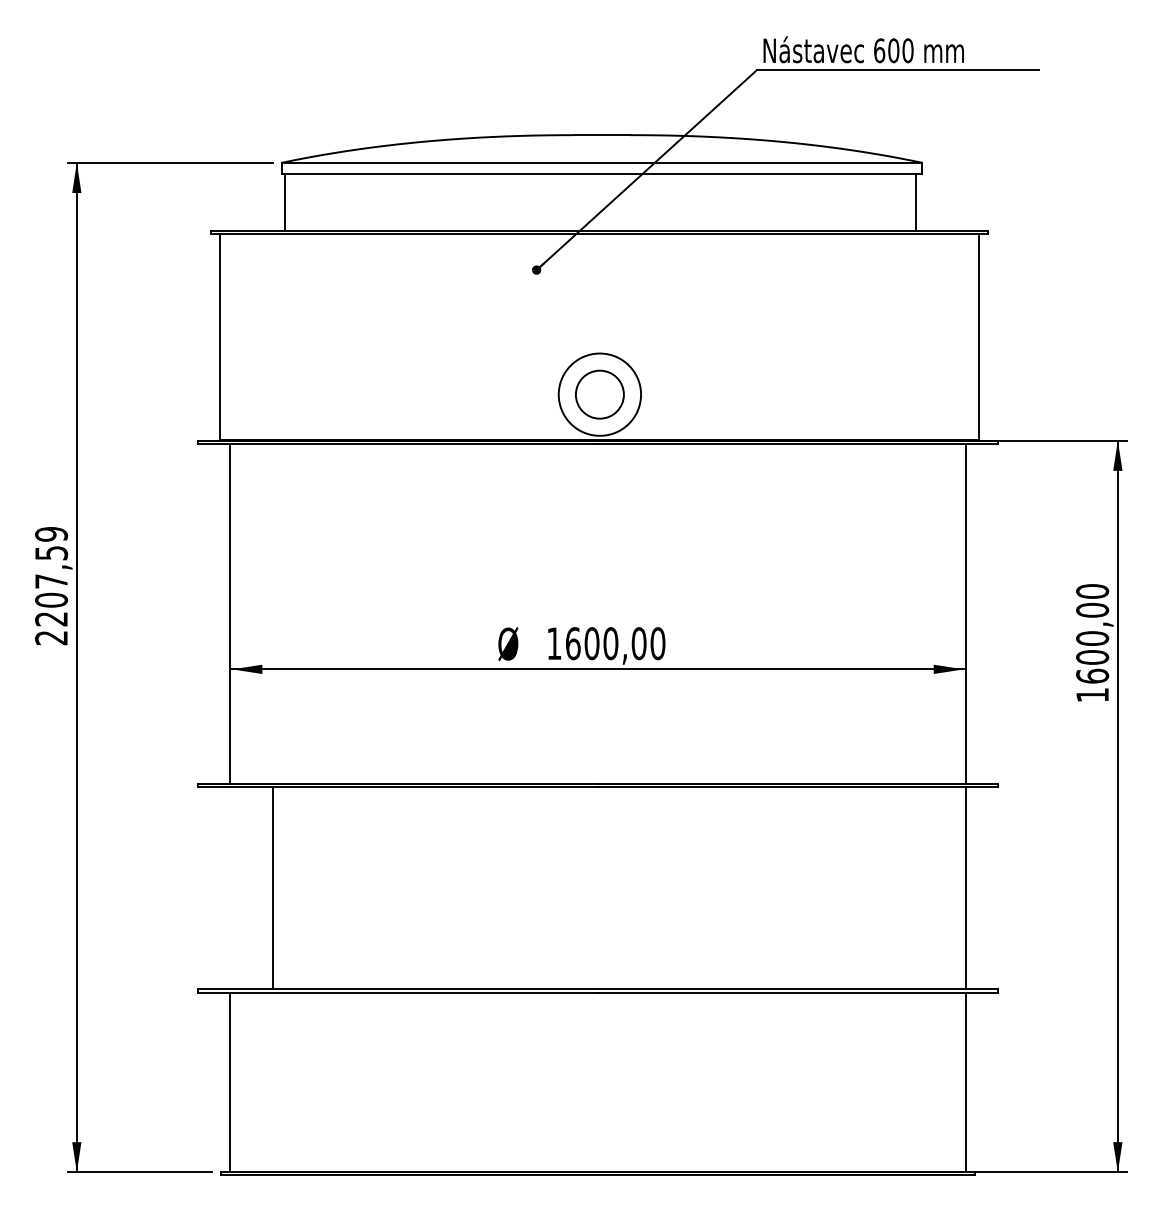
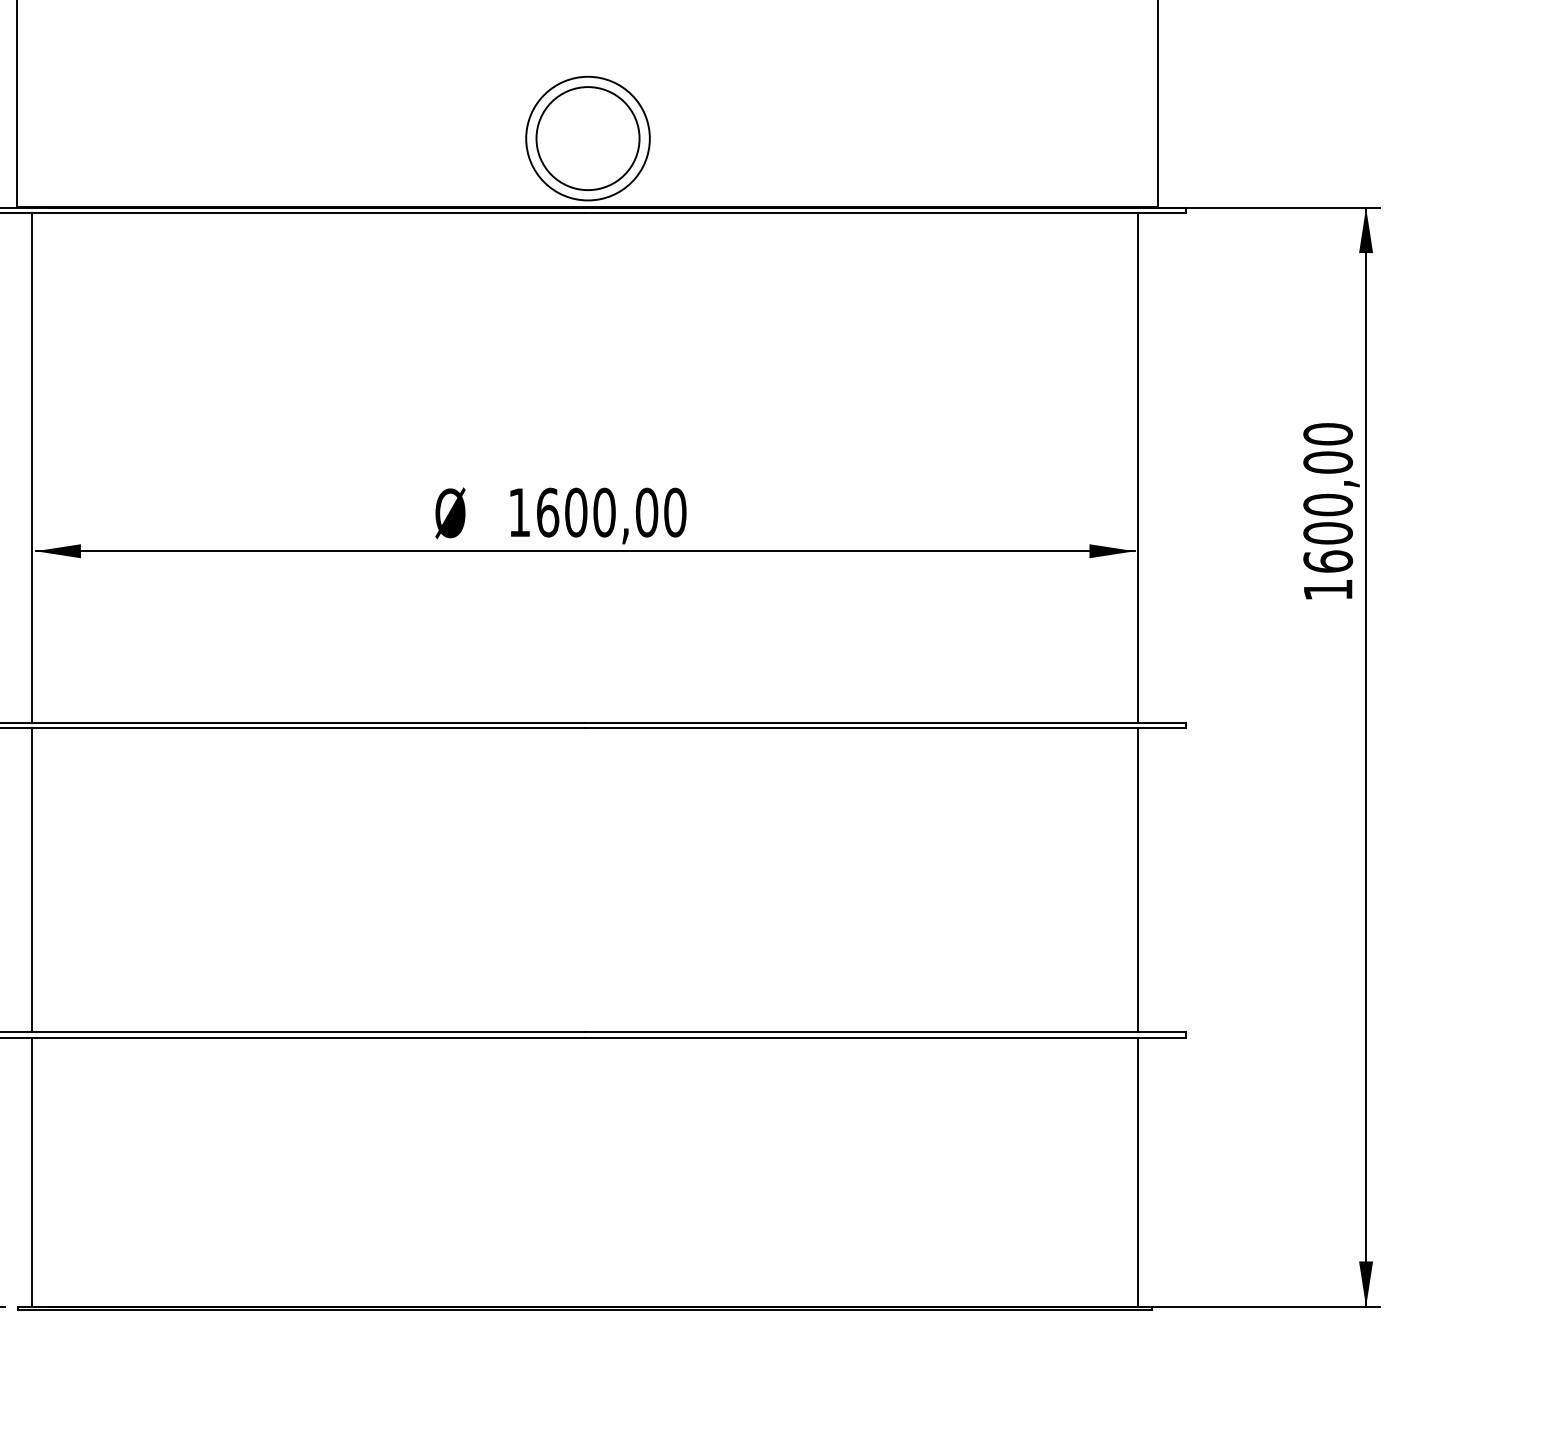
circle: (599, 394) -> (587, 138), size x1.43
line: (272, 888) -> (31, 880), moved

